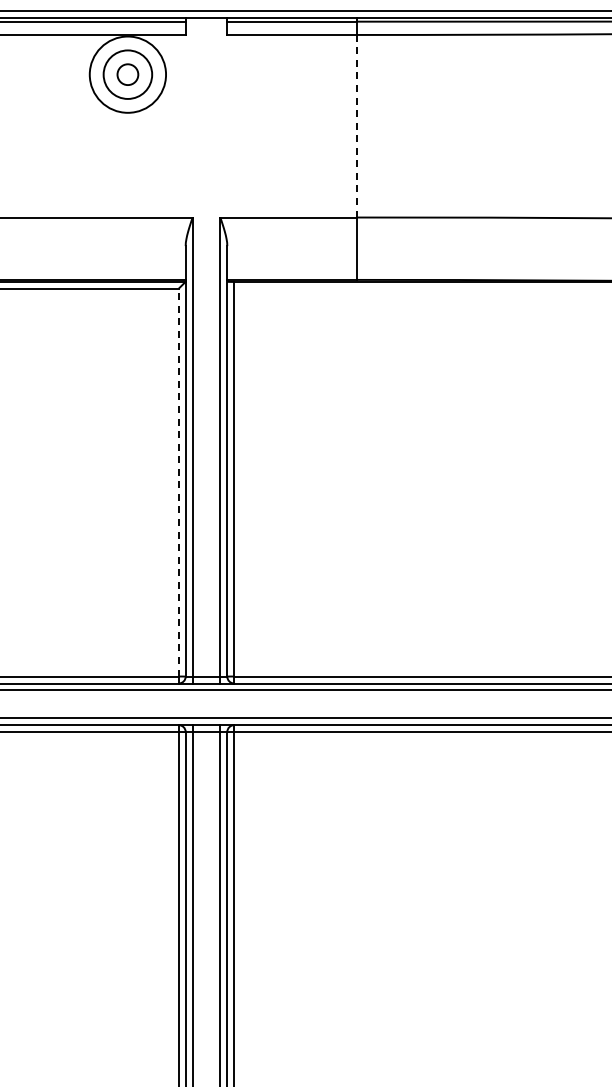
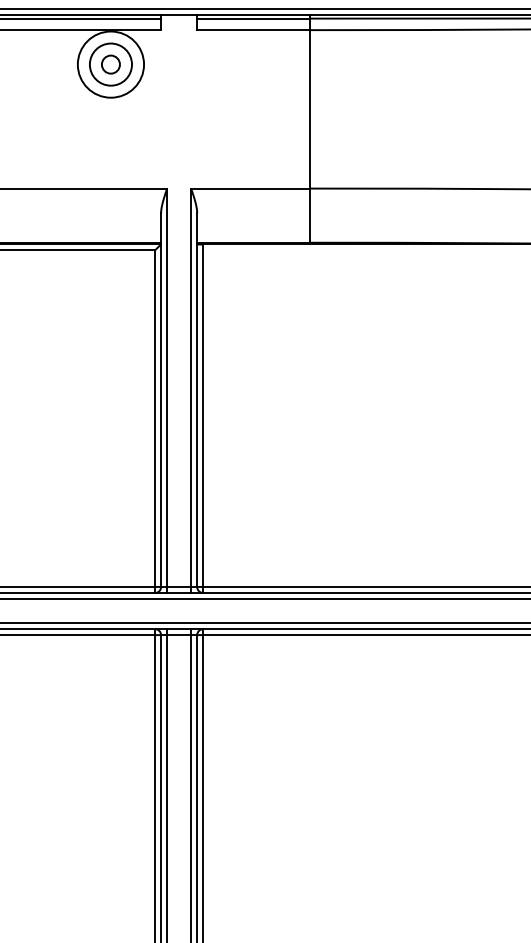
line: (356, 125) -> (309, 108), dashed -> solid
line: (178, 482) -> (154, 418), dashed -> solid

